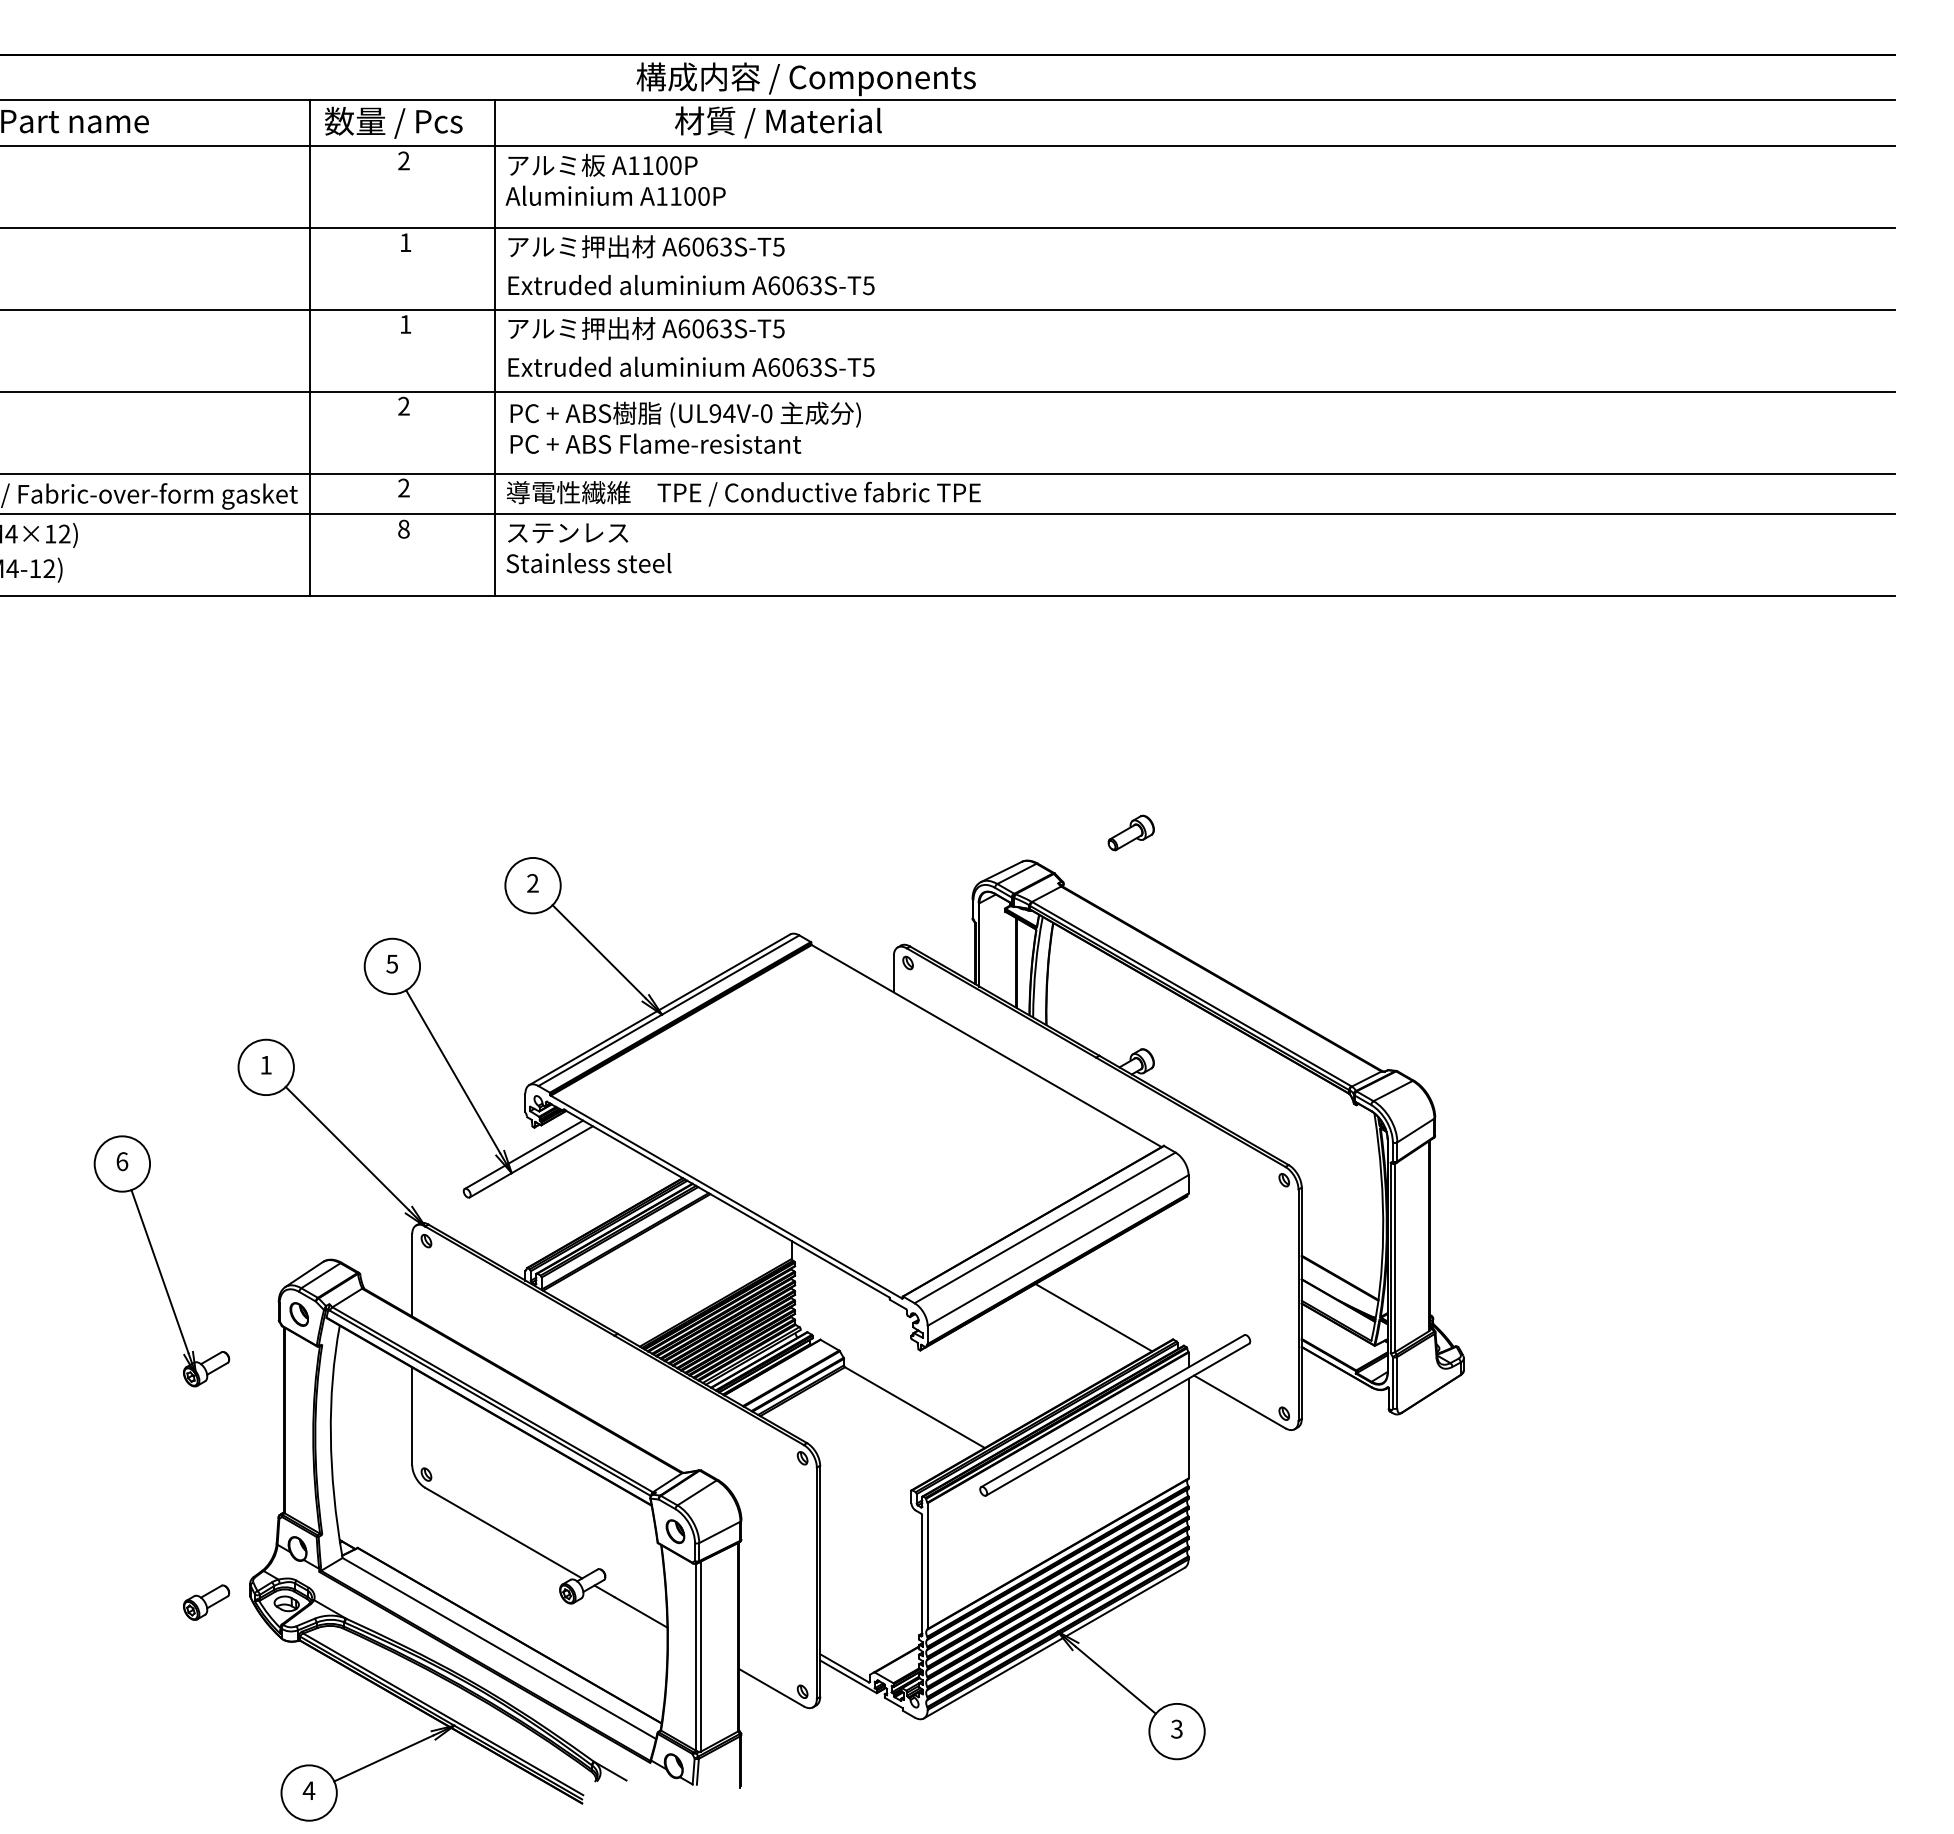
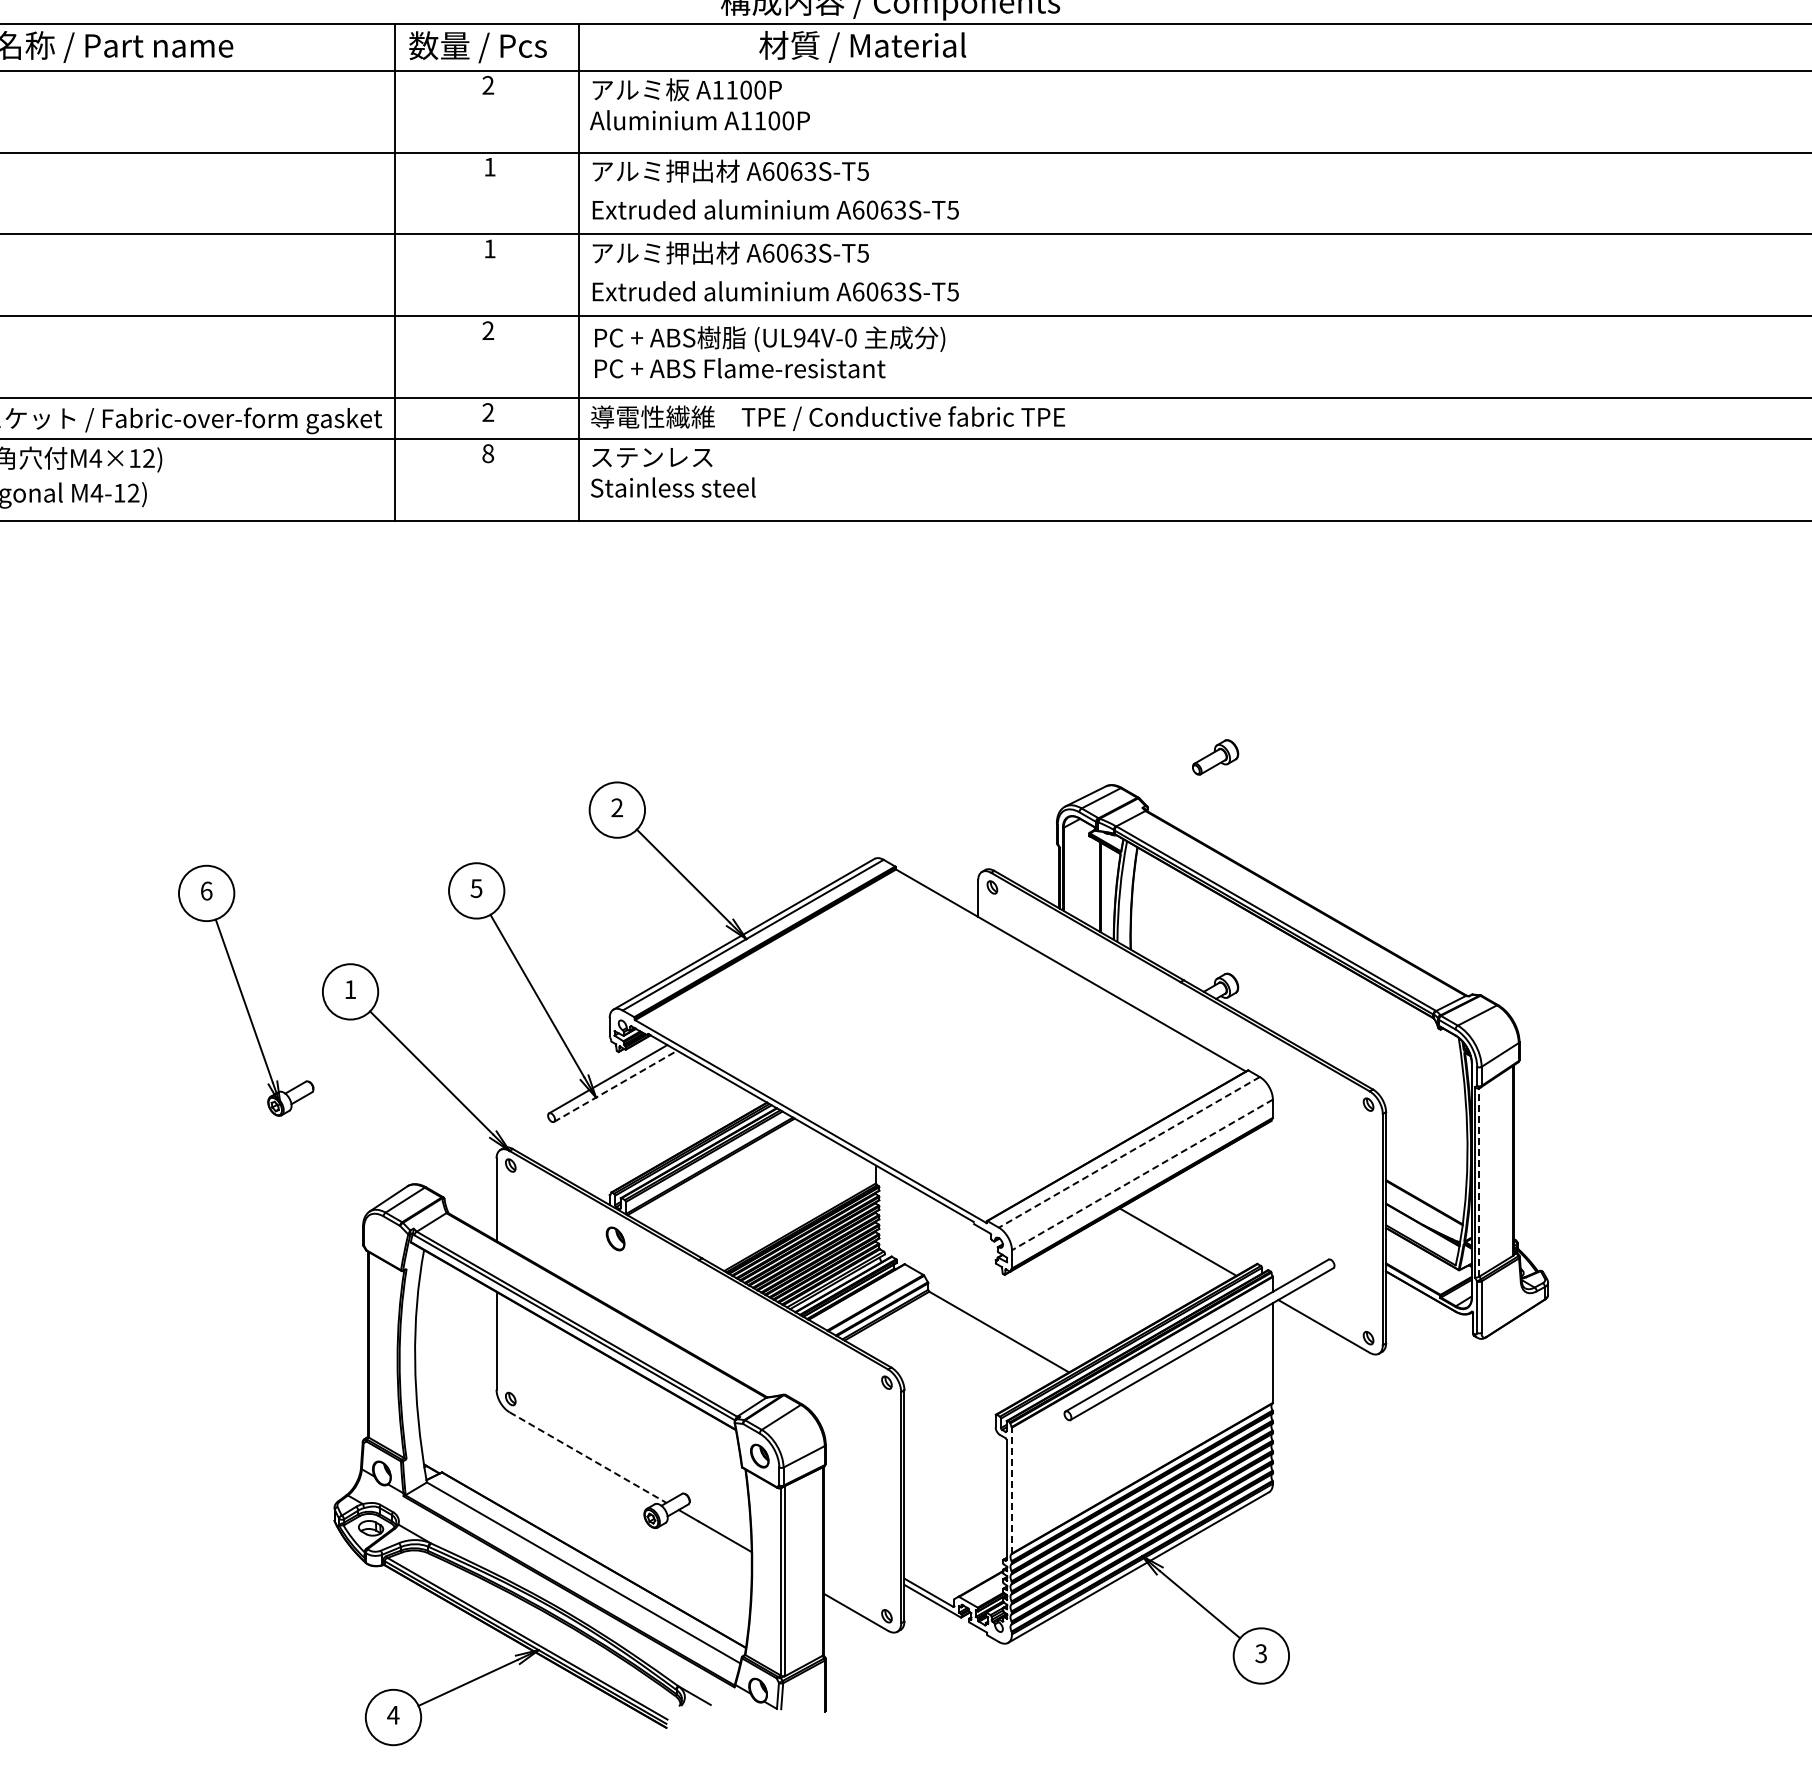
line: (531, 1161) -> (615, 1085), solid -> dashed
line: (1045, 1227) -> (1129, 1151), solid -> dashed
line: (1058, 1250) -> (1142, 1174), solid -> dashed
line: (1395, 1257) -> (1479, 1181), solid -> dashed
part: (161, 1261) -> (245, 990), moved
part: (298, 1314) -> (614, 1238), moved
line: (503, 1533) -> (587, 1457), solid -> dashed
line: (927, 1566) -> (1011, 1490), solid -> dashed
part: (206, 1602) -> (290, 1526), removed

